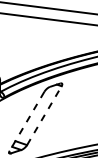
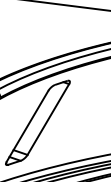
line: (44, 115) -> (48, 119), dashed -> solid
line: (26, 121) -> (26, 126), dashed -> solid

